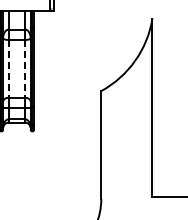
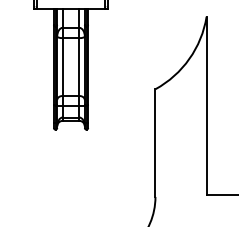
line: (8, 69) -> (62, 67), dashed -> solid
line: (25, 69) -> (79, 67), dashed -> solid

